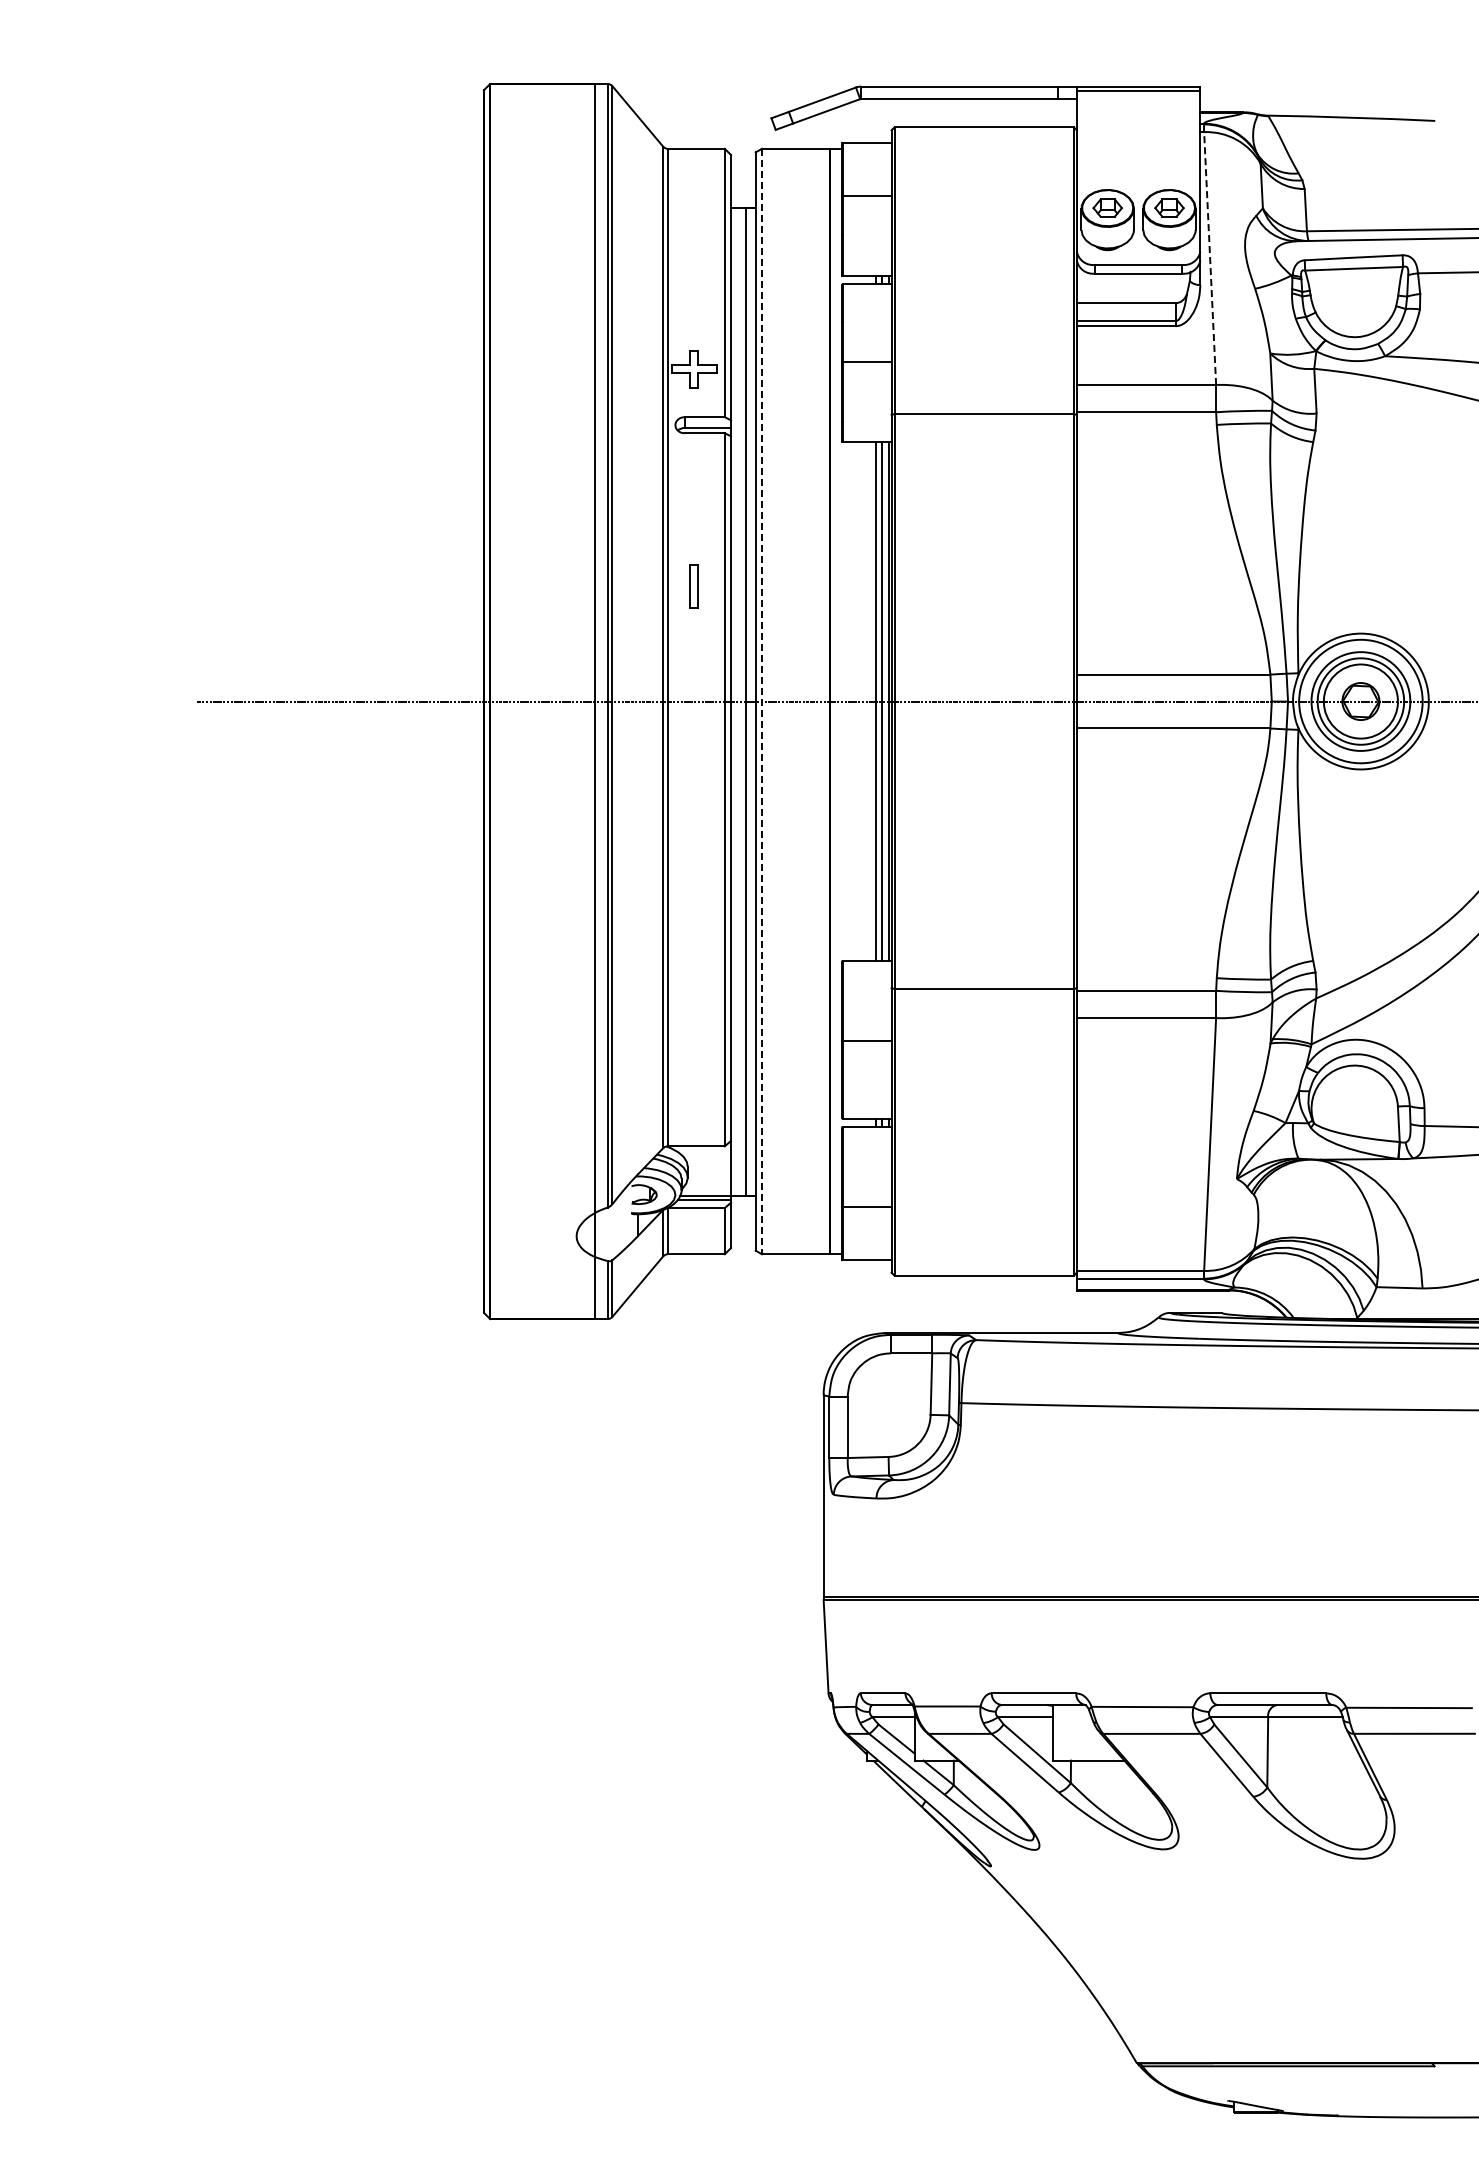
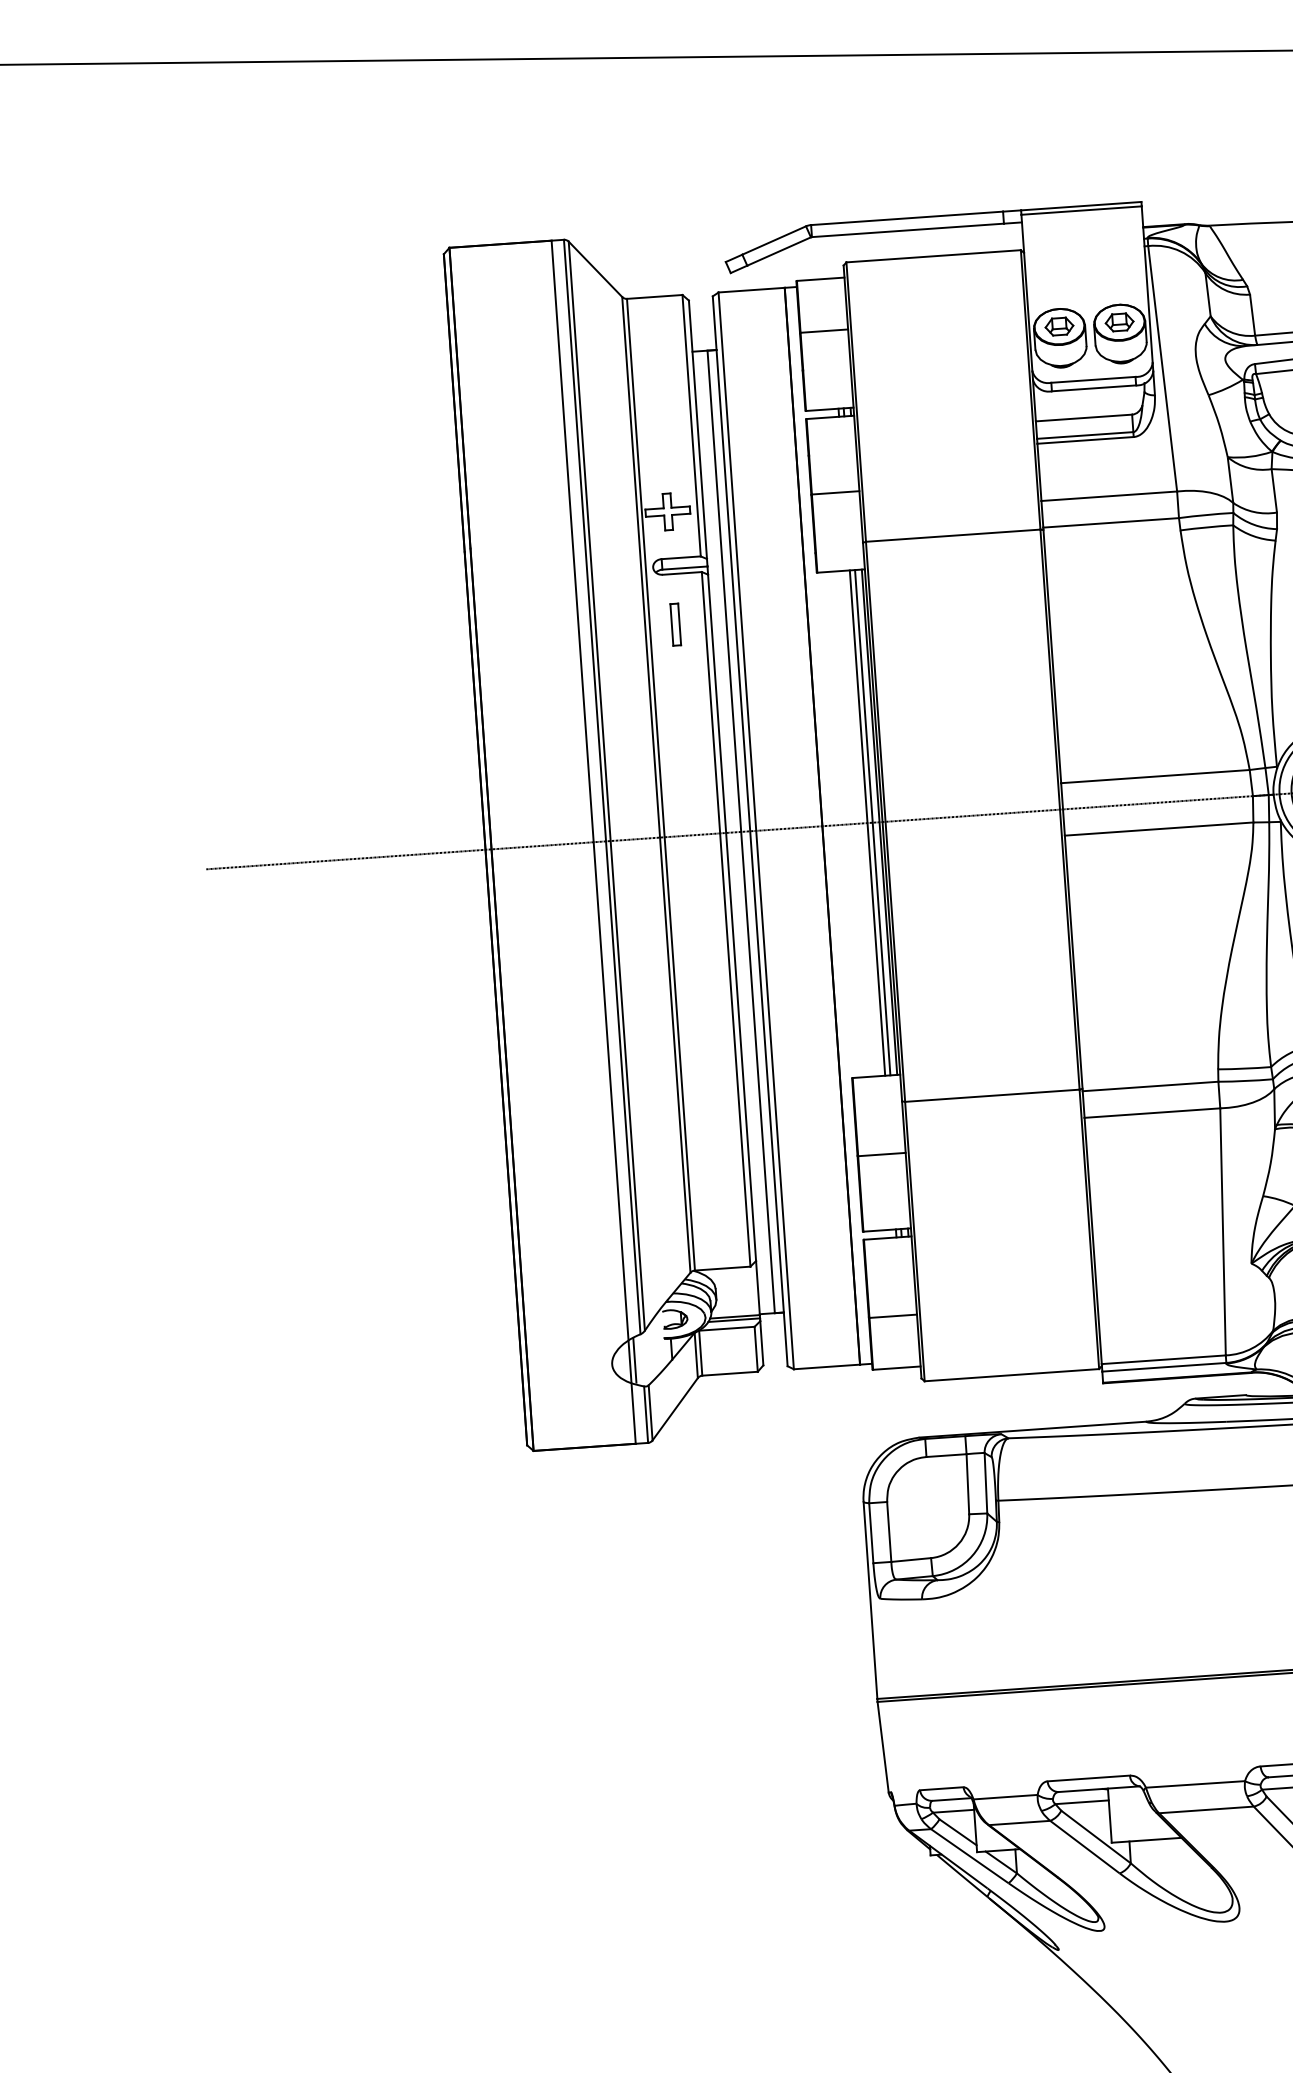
line: (1210, 258) -> (1163, 368), dashed -> solid
part: (693, 586) -> (674, 625), moved
line: (761, 701) -> (755, 830), dashed -> solid
line: (600, 1233) -> (635, 1360), added

